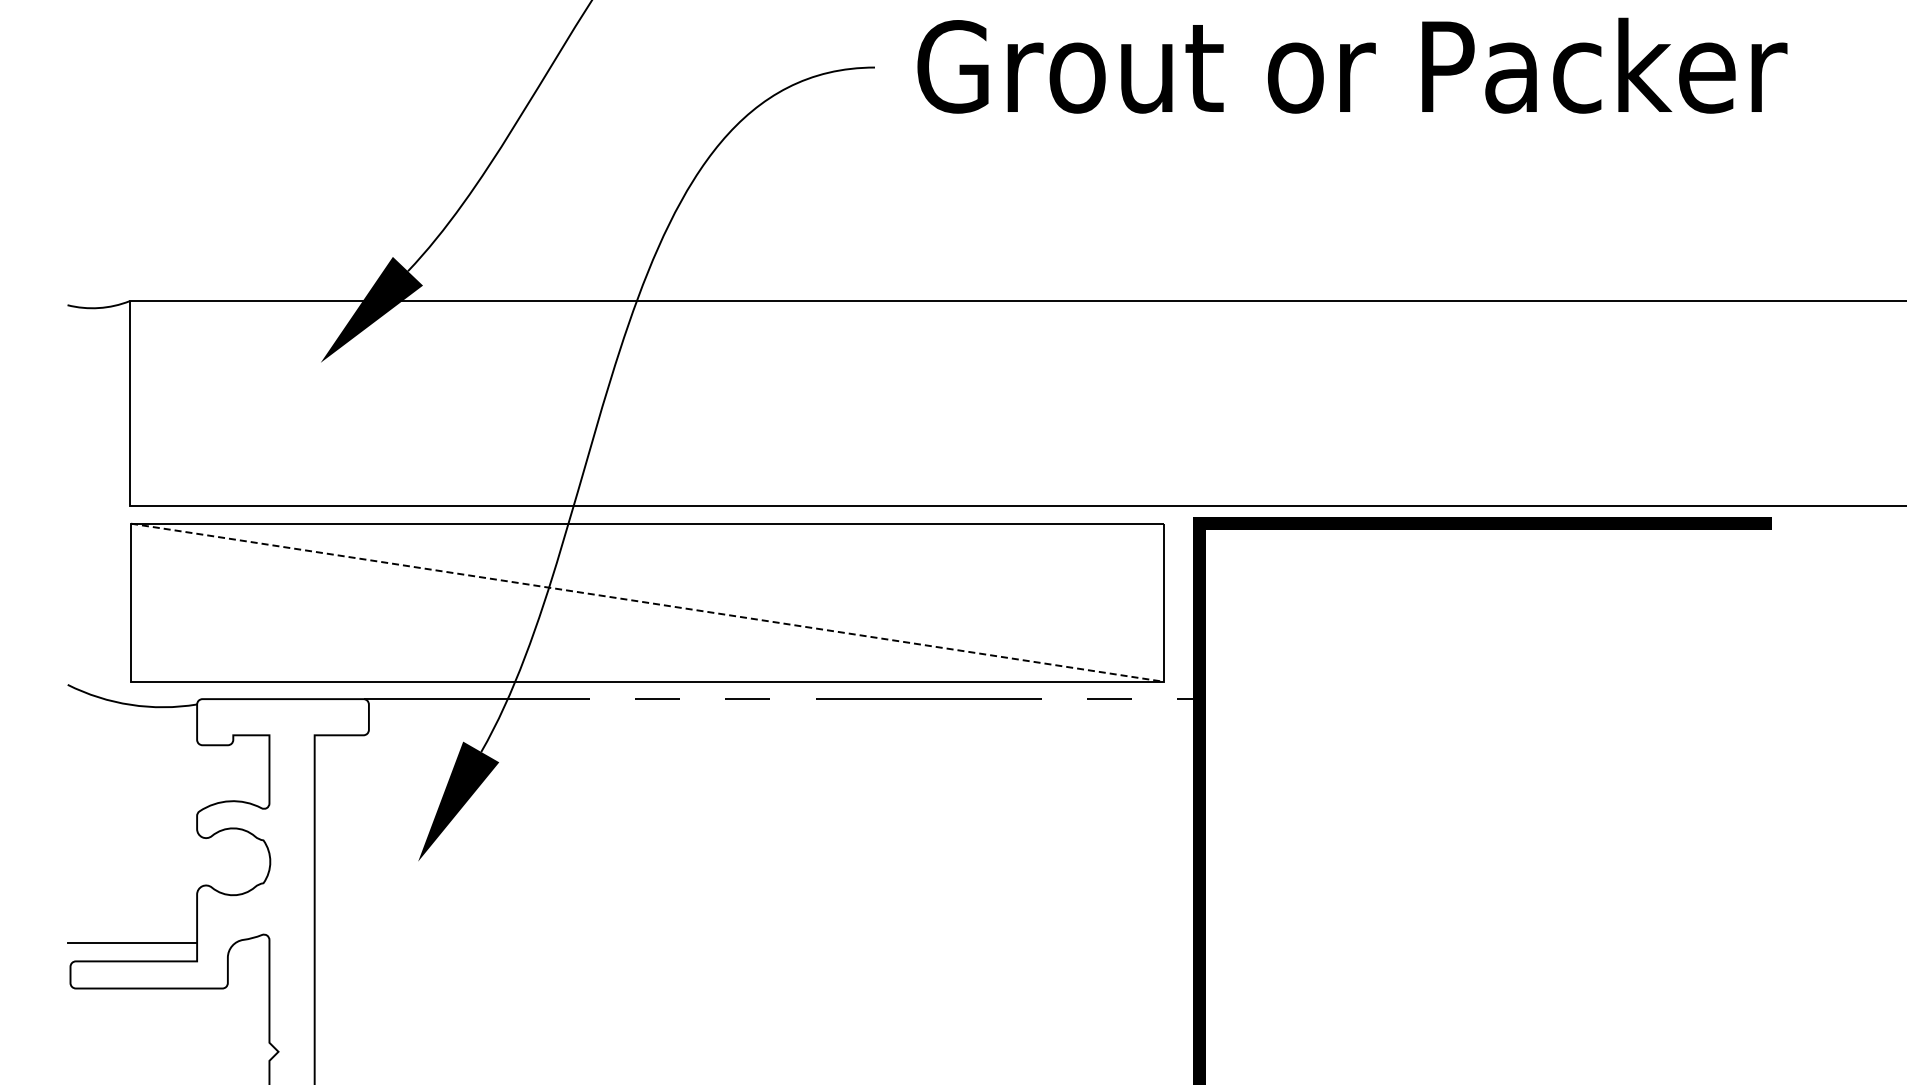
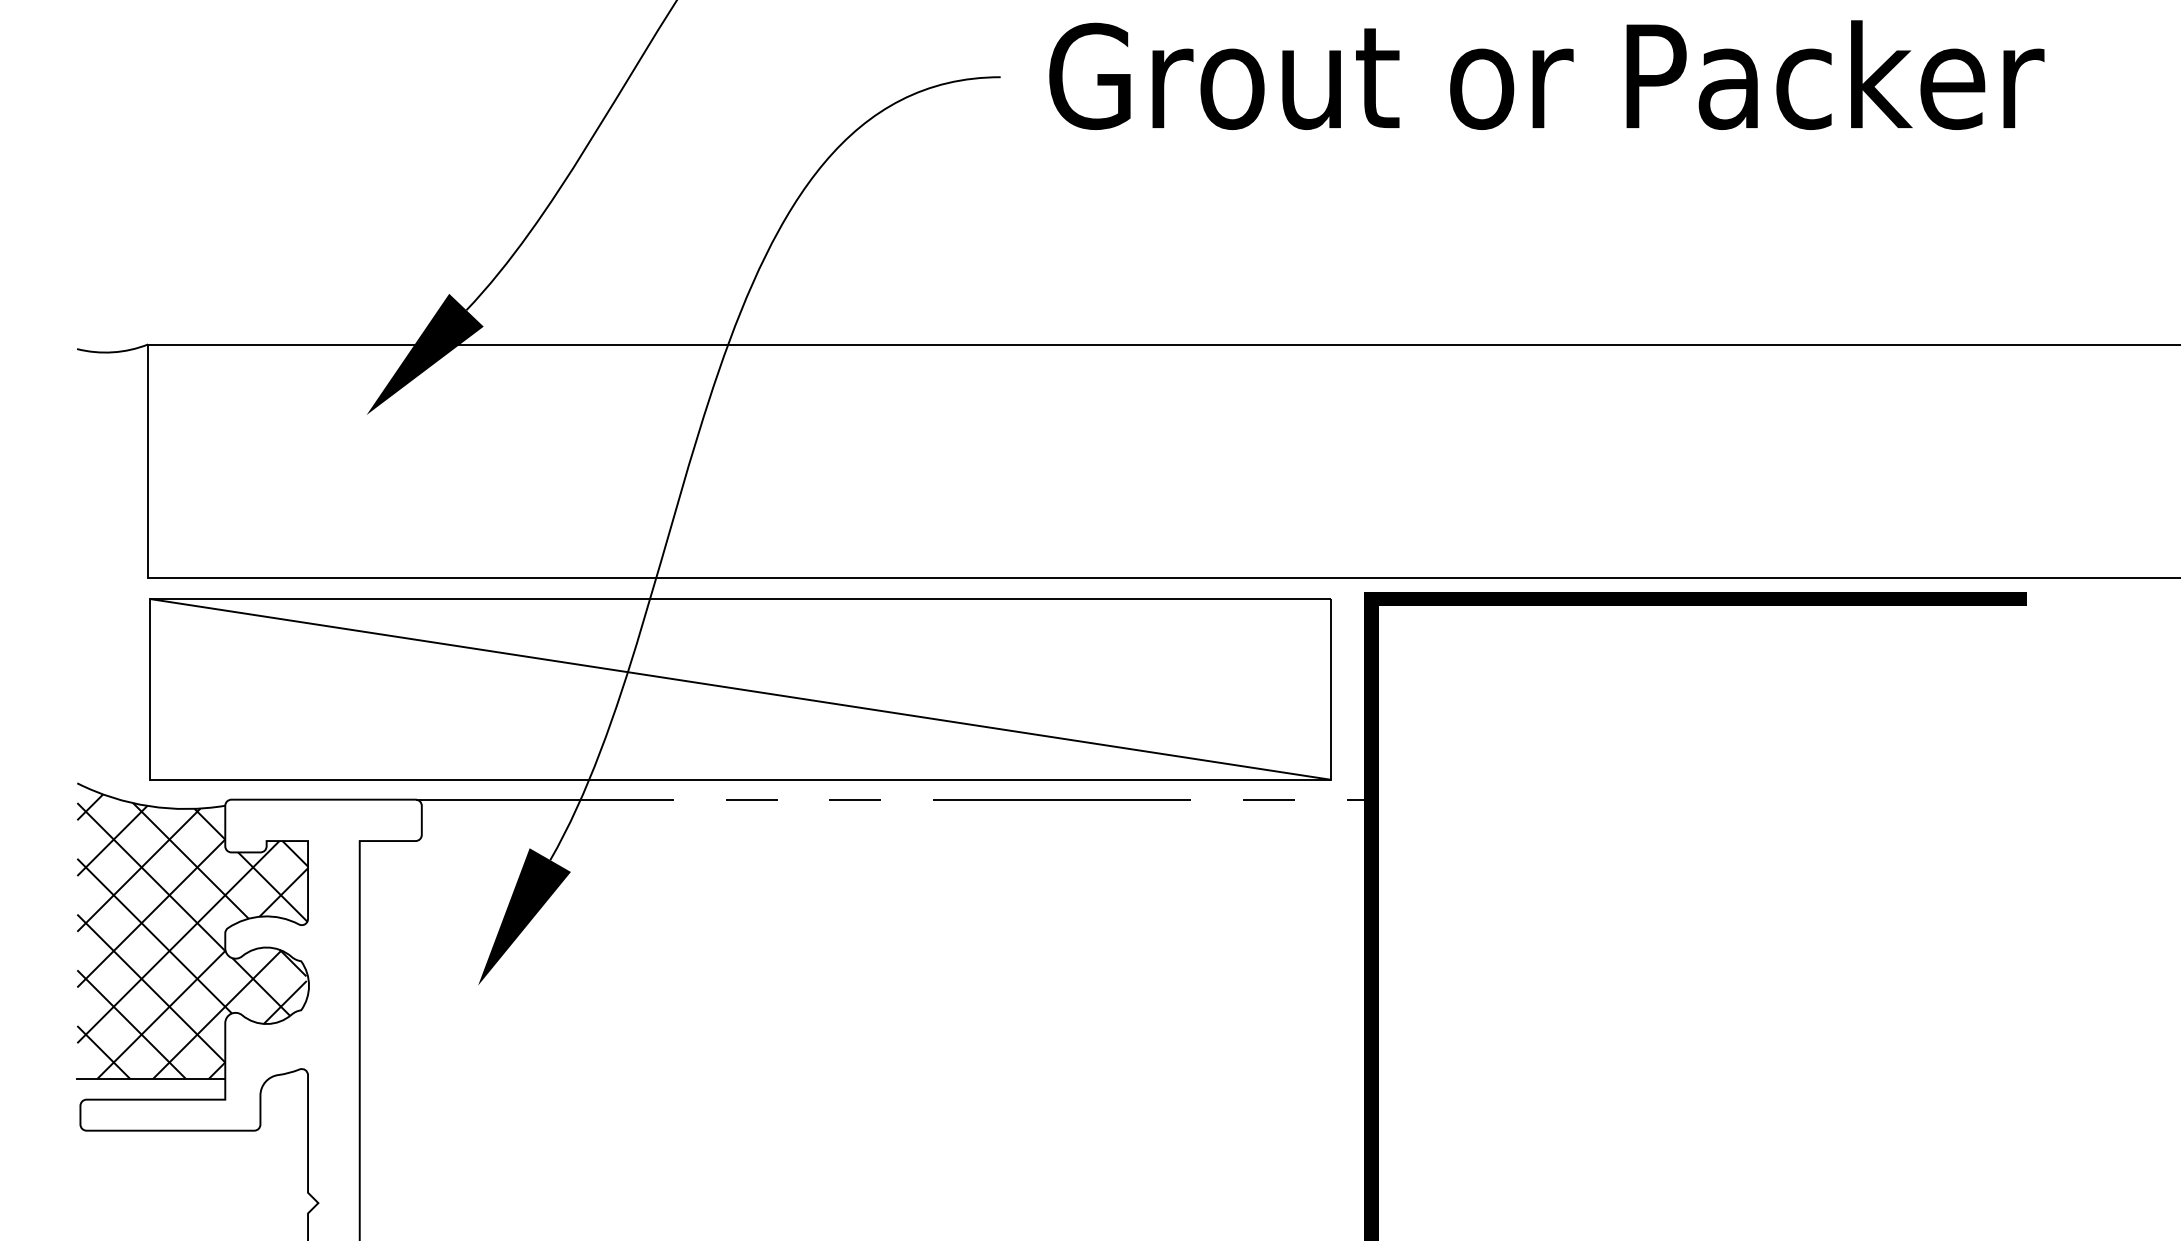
line: (647, 602) -> (740, 689), dashed -> solid
hatch: (168, 818) -> (192, 936), added

